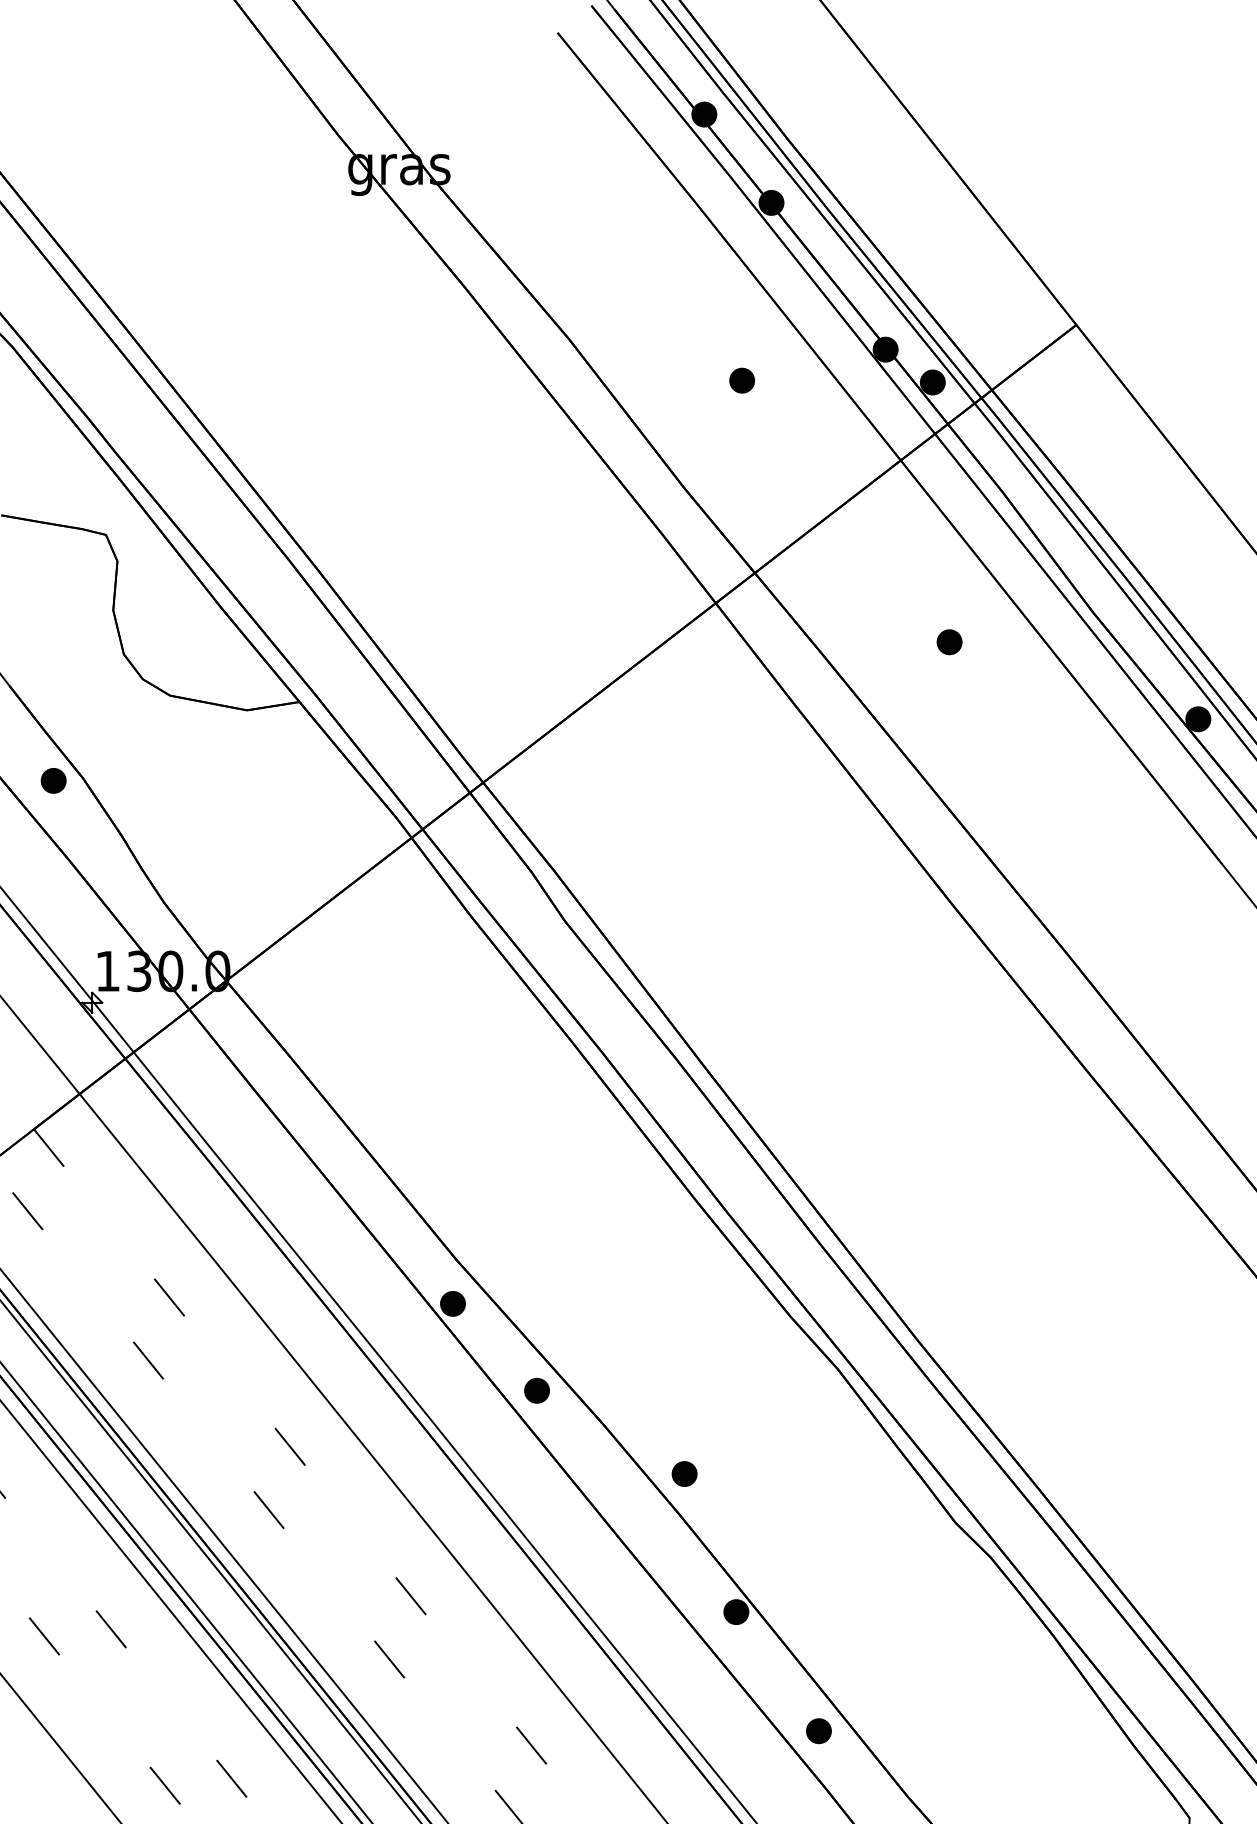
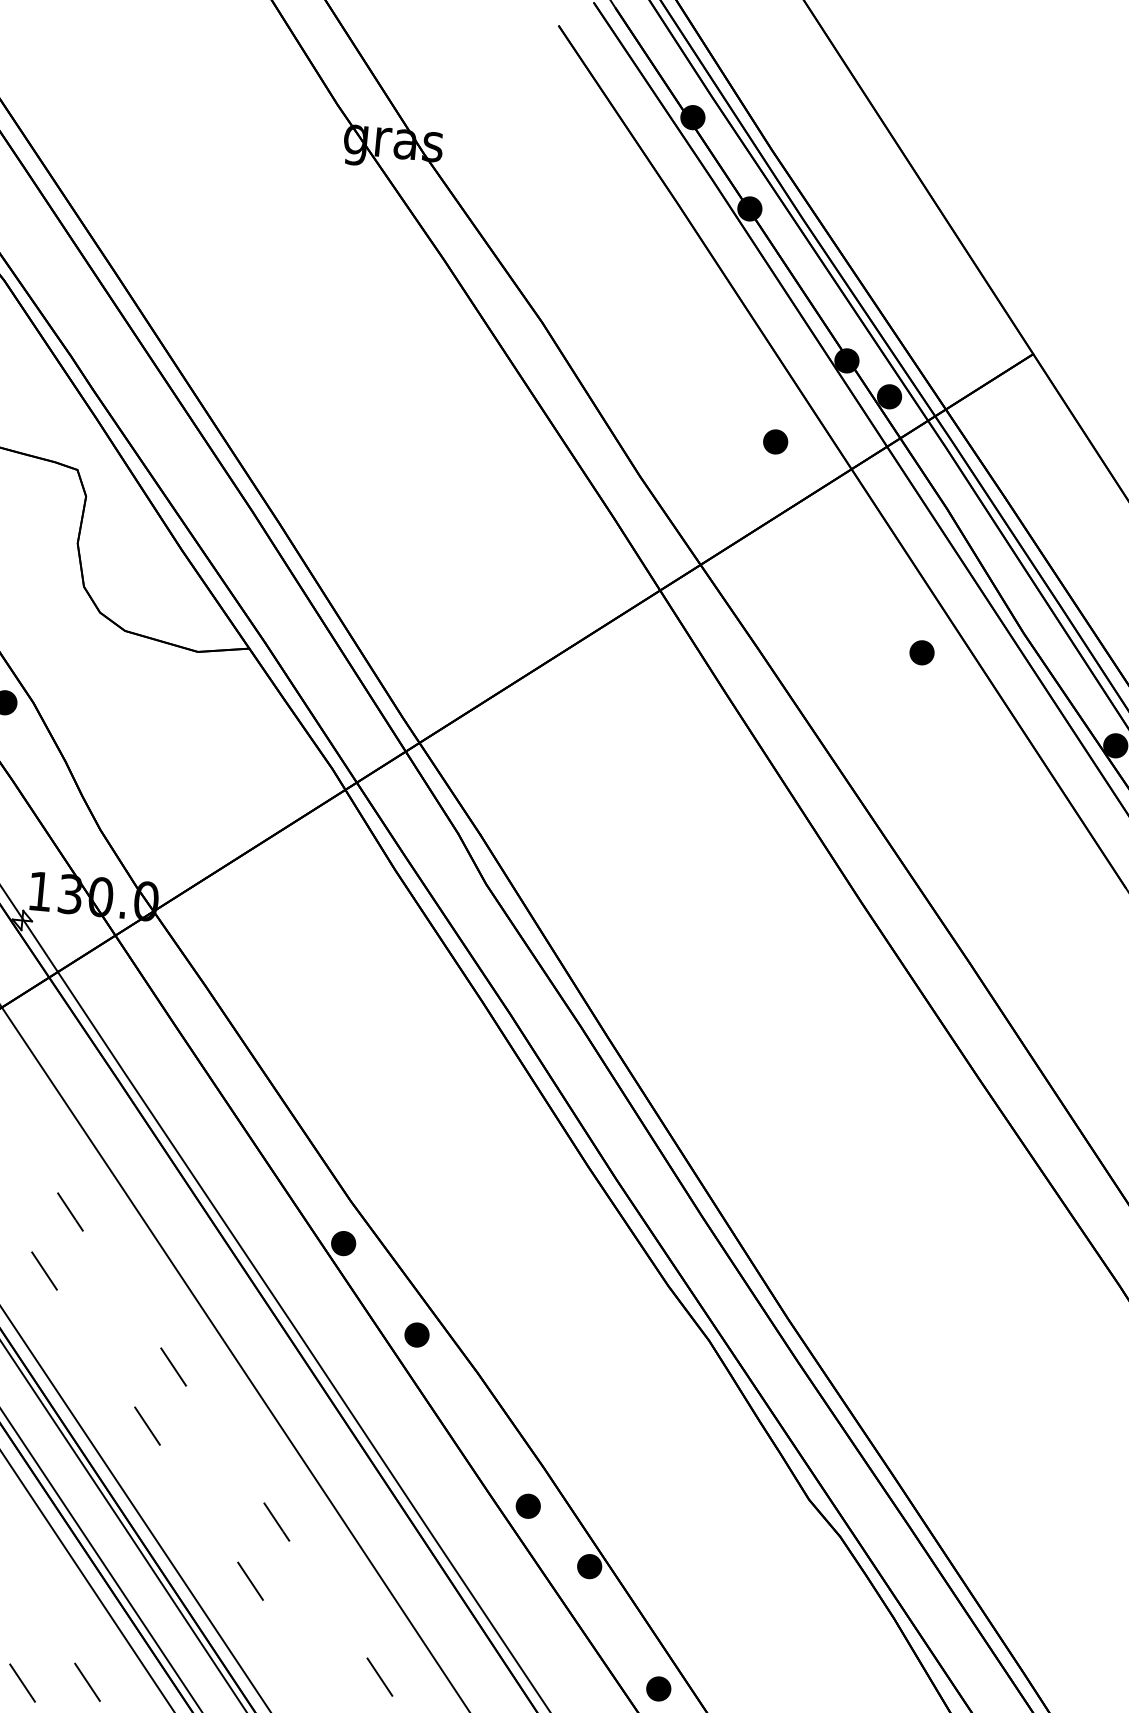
part: (742, 380) -> (775, 441), moved
part: (949, 642) -> (921, 653), moved
part: (684, 1473) -> (528, 1505), moved

